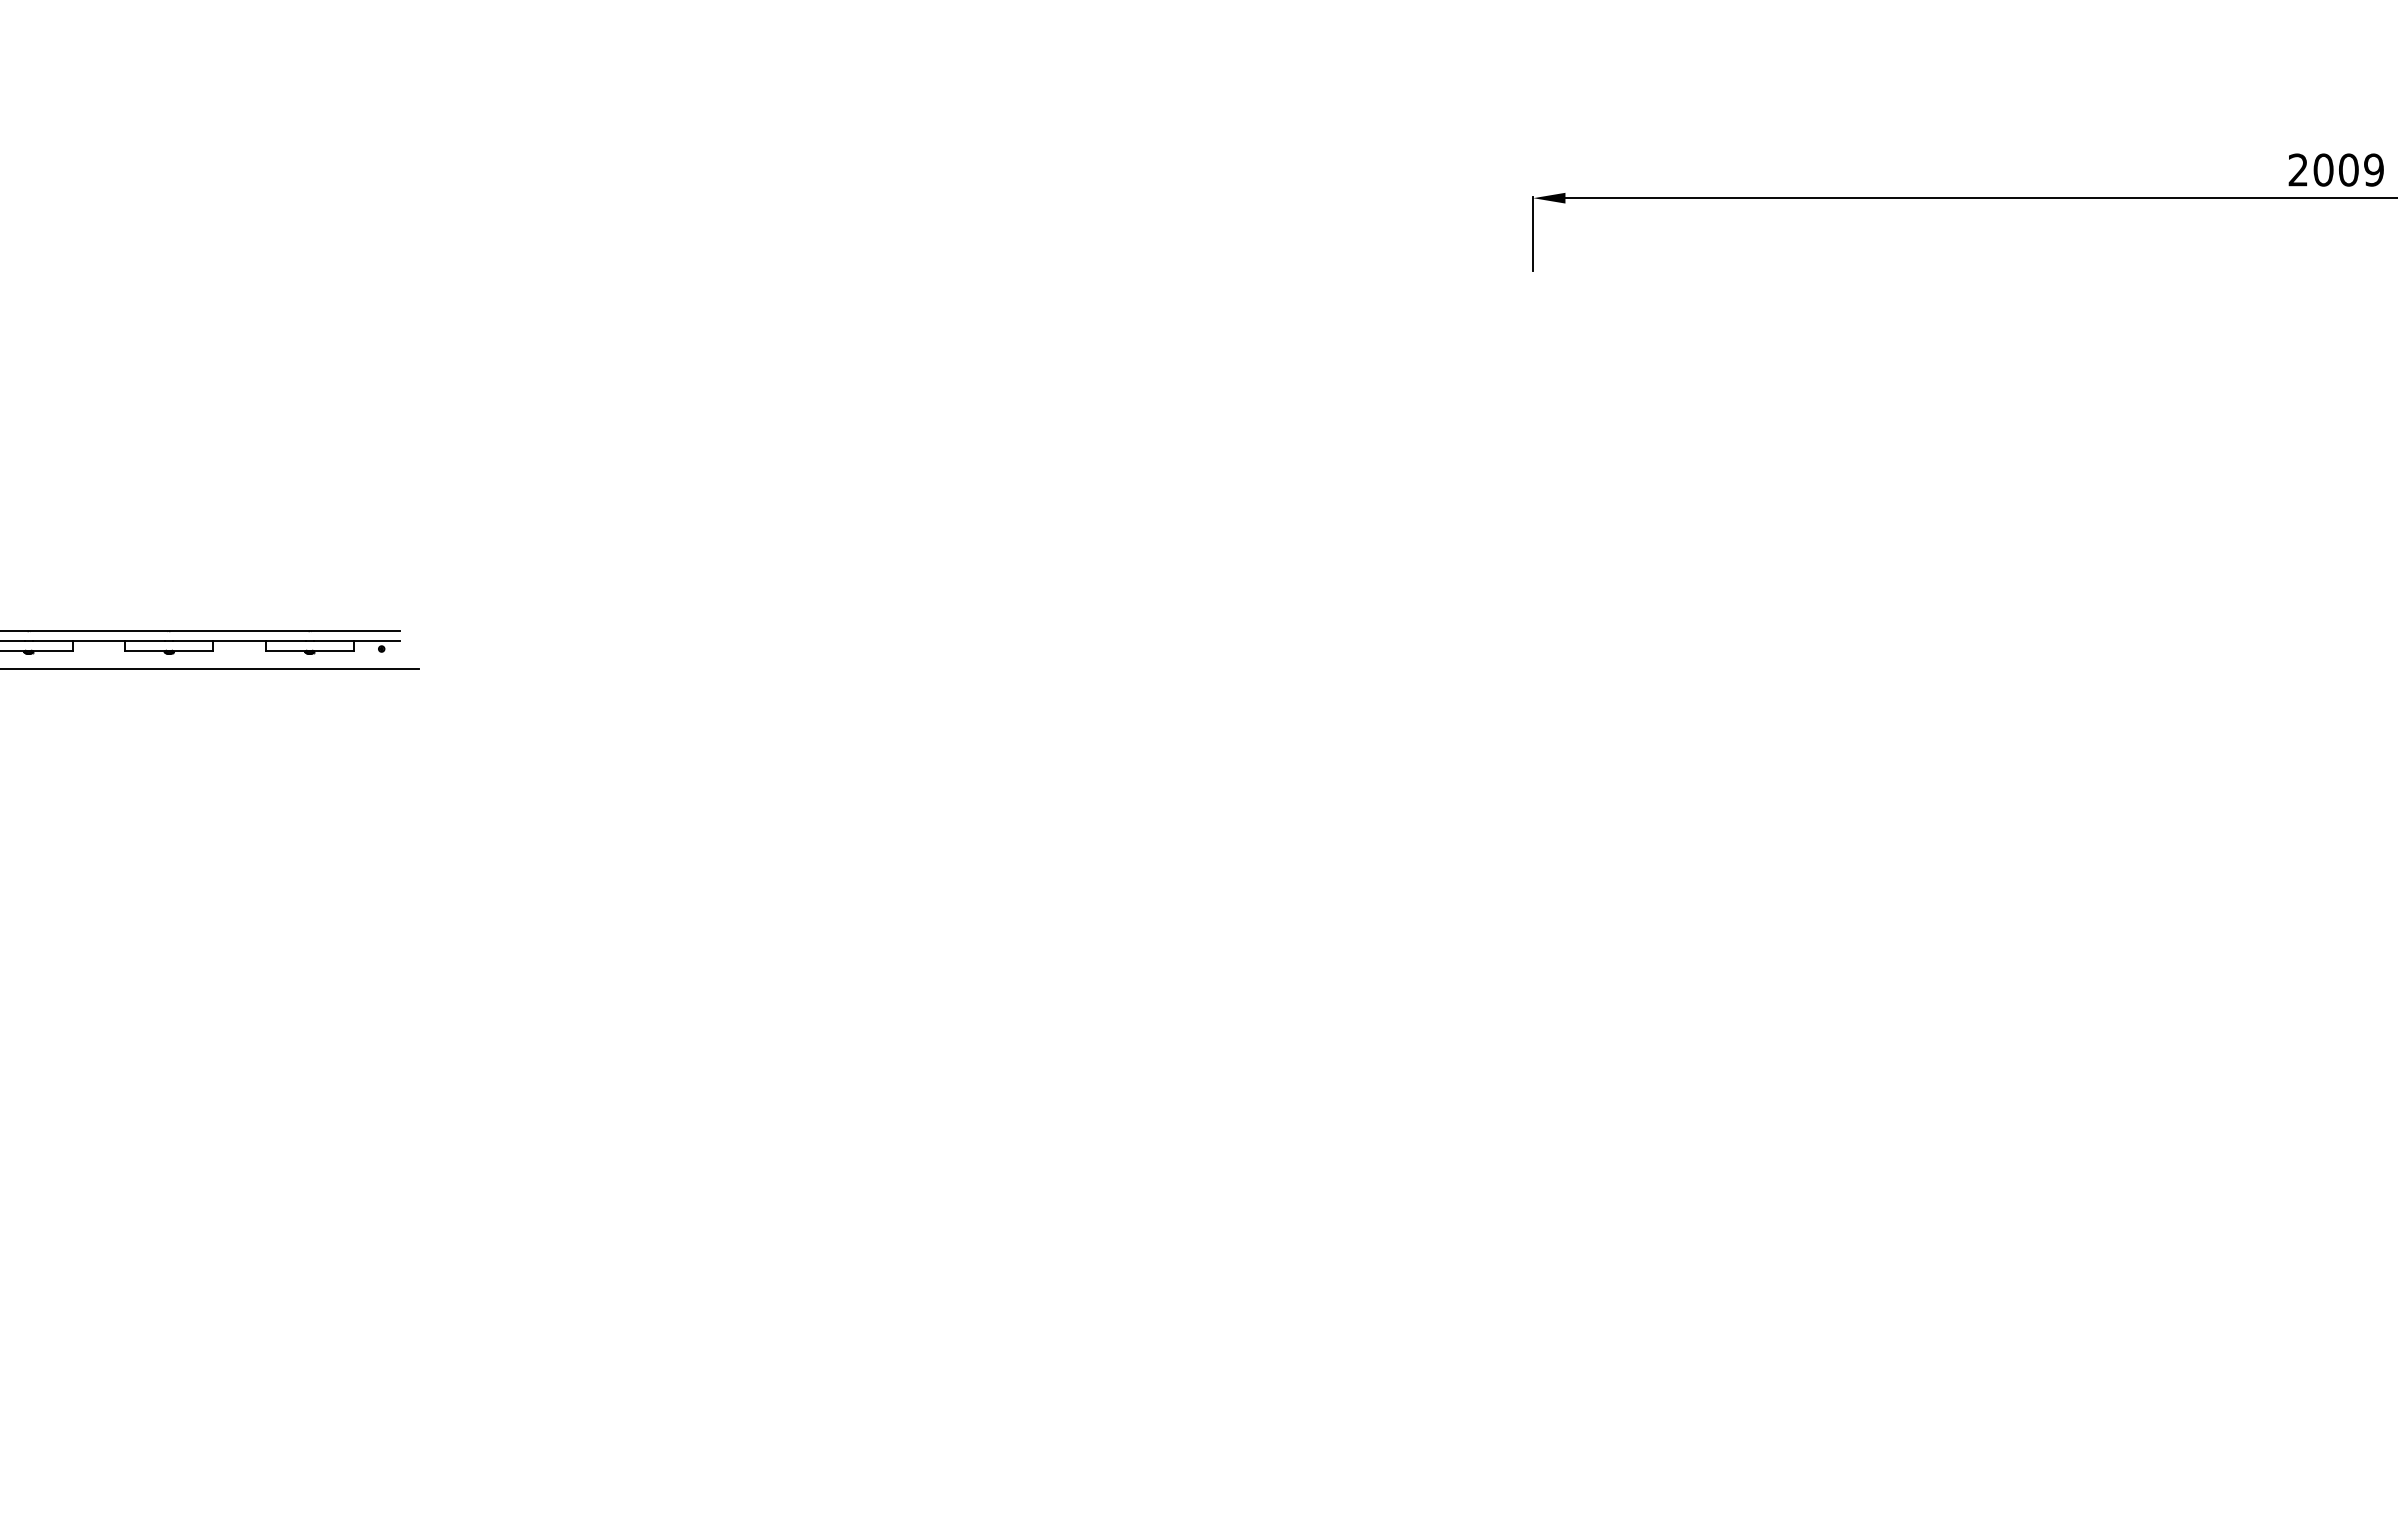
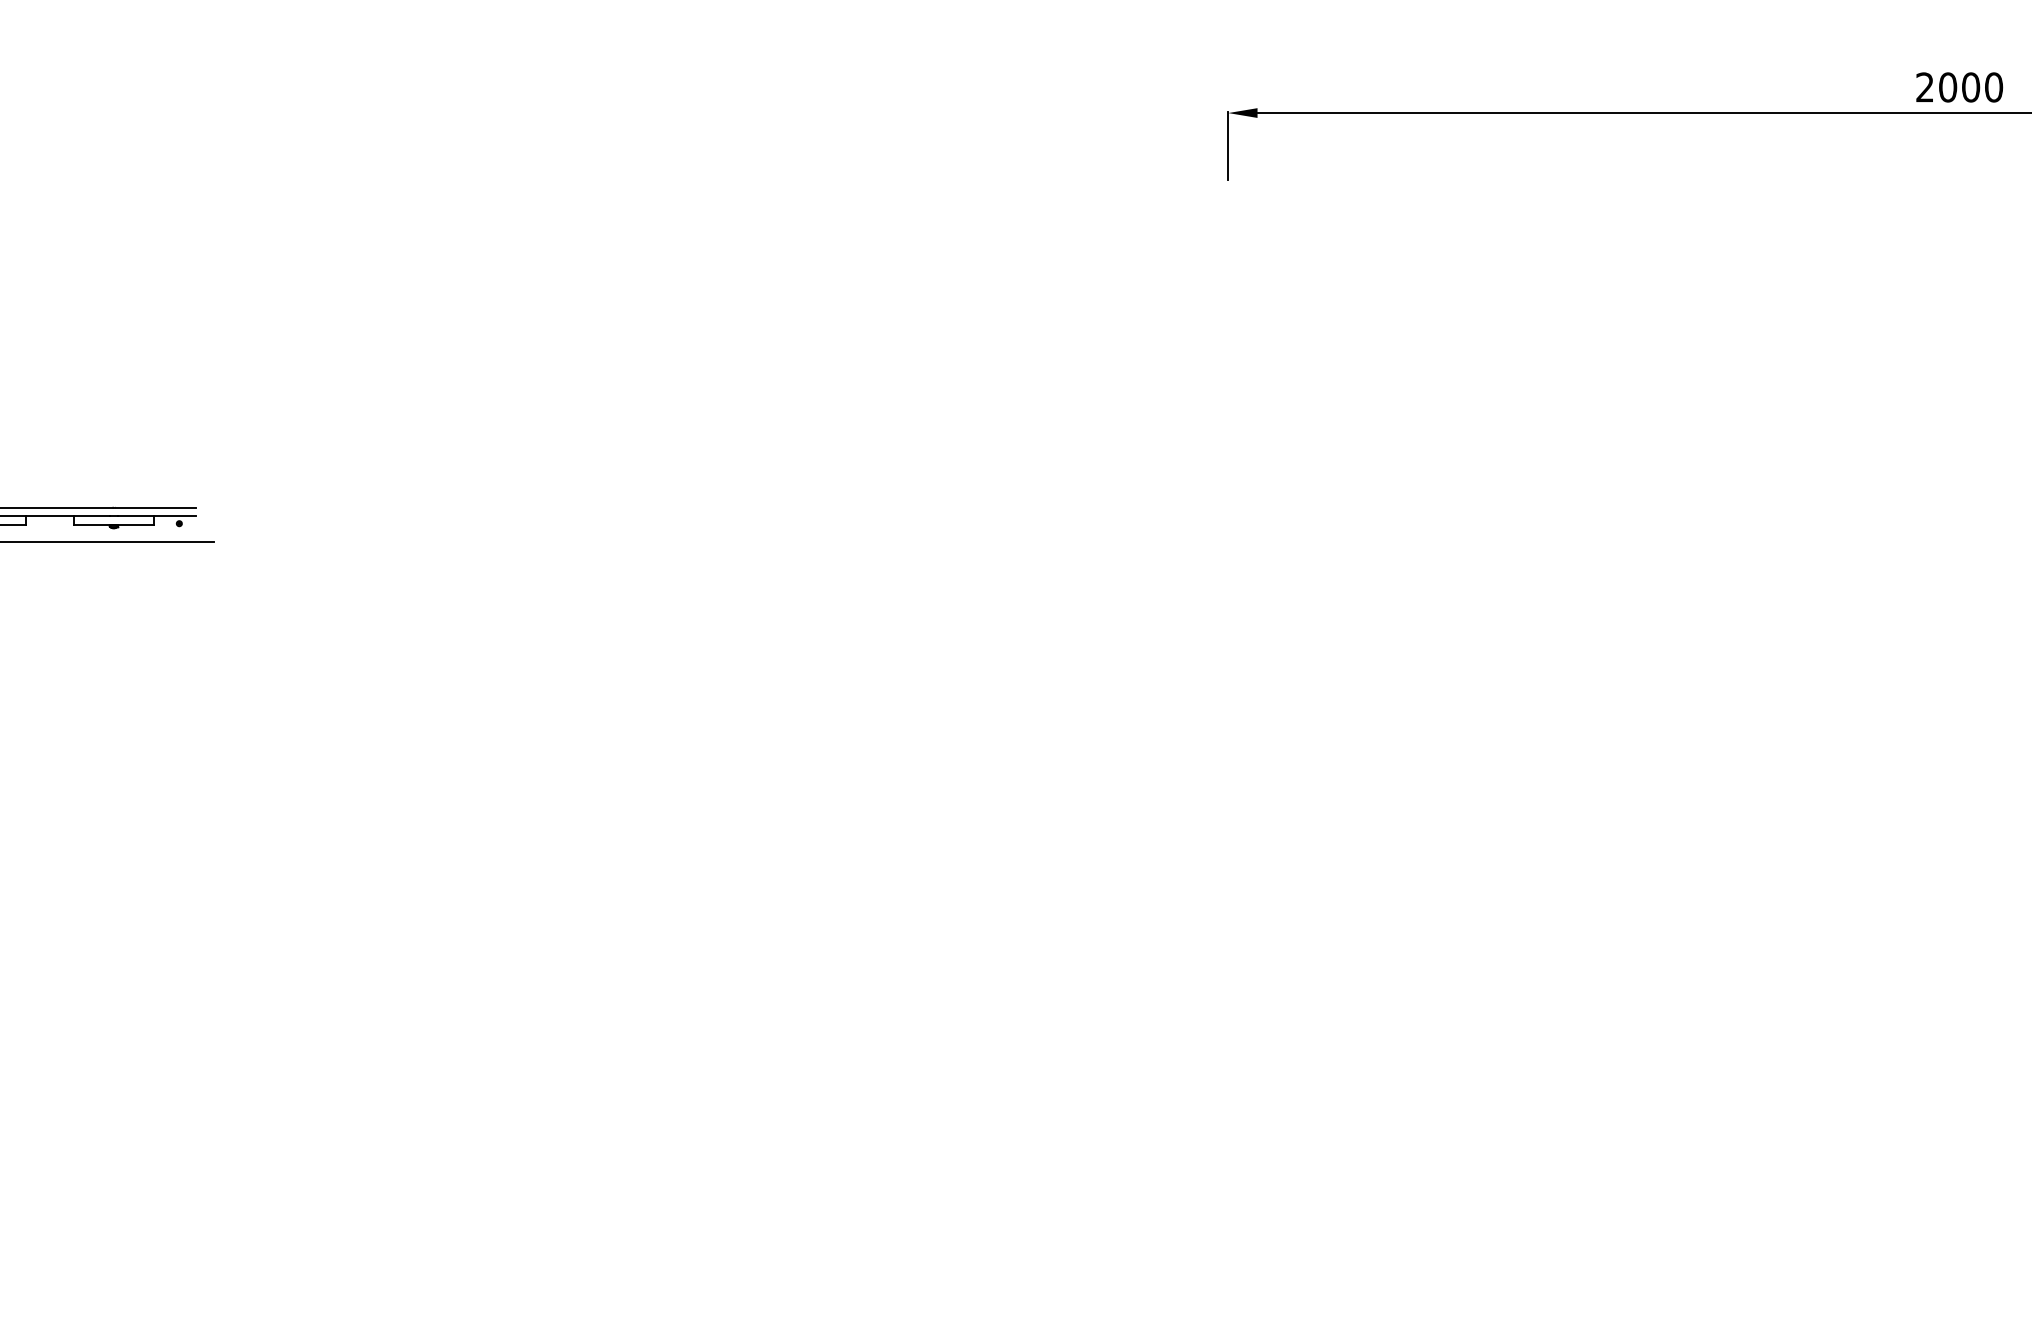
text: (2373, 169) -> (1993, 86), 2009 -> 2000

